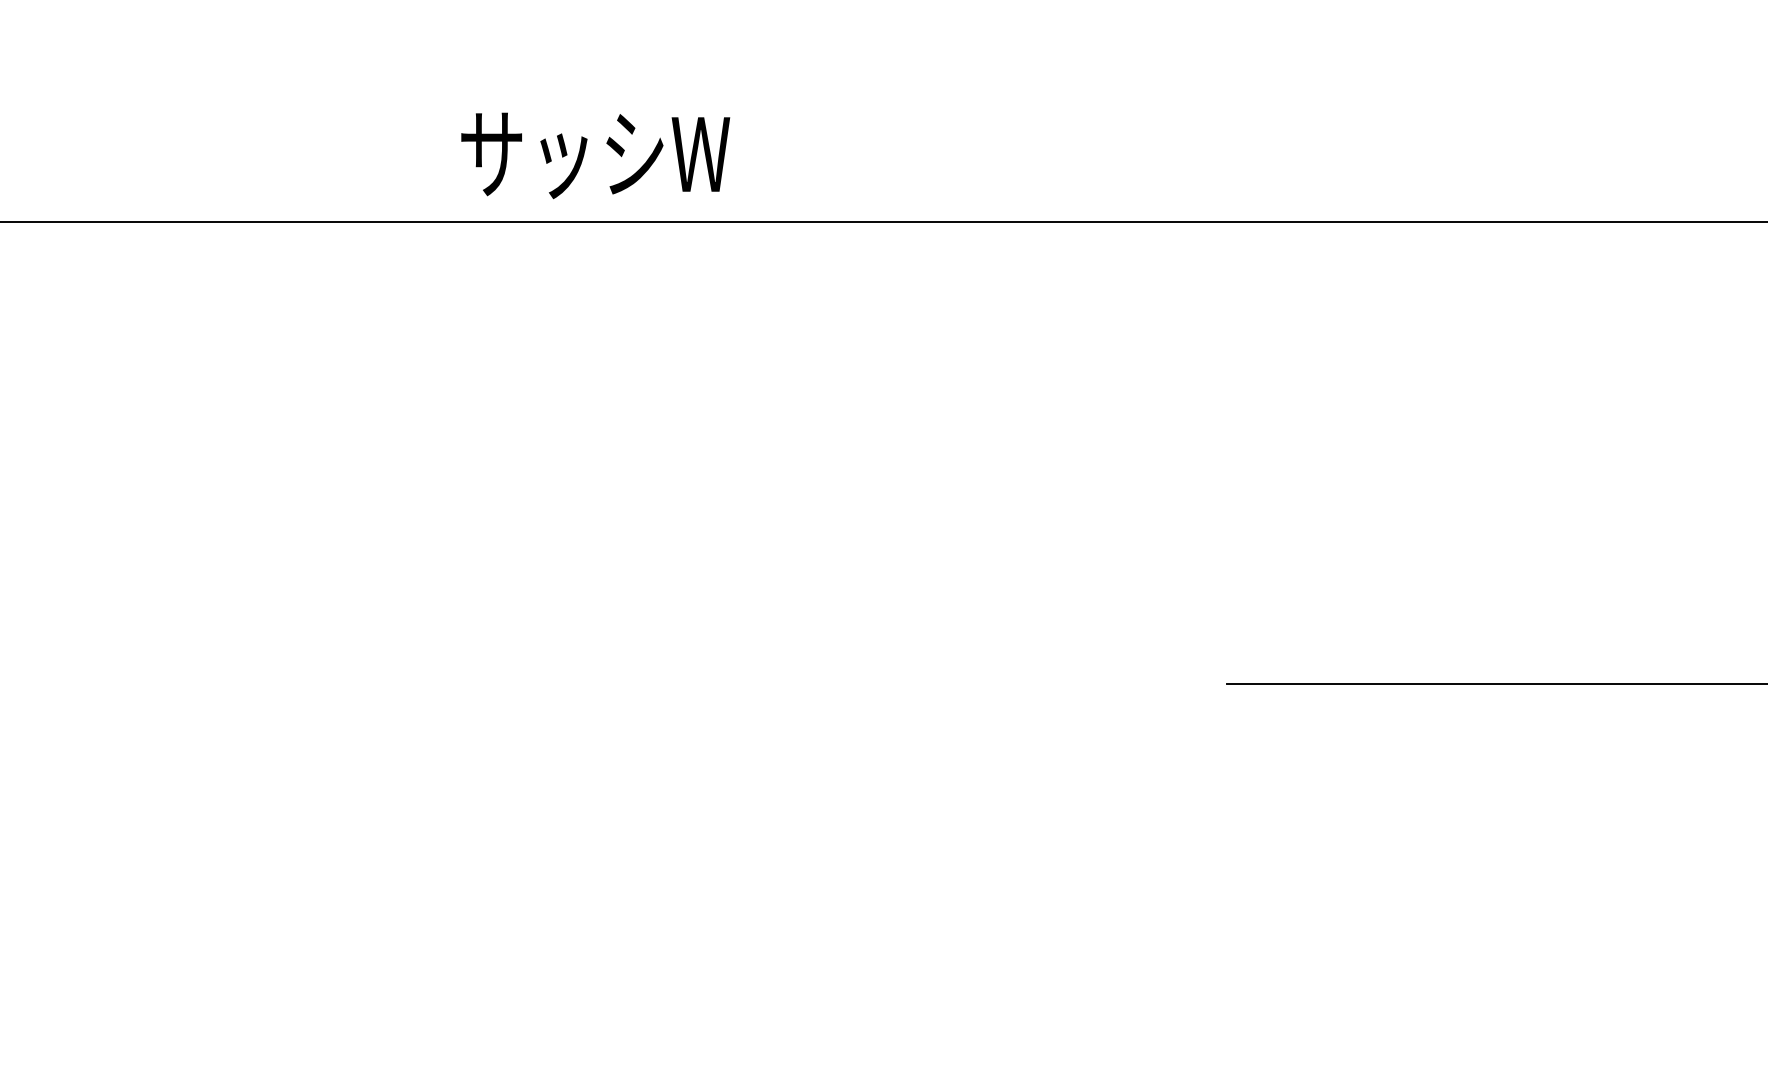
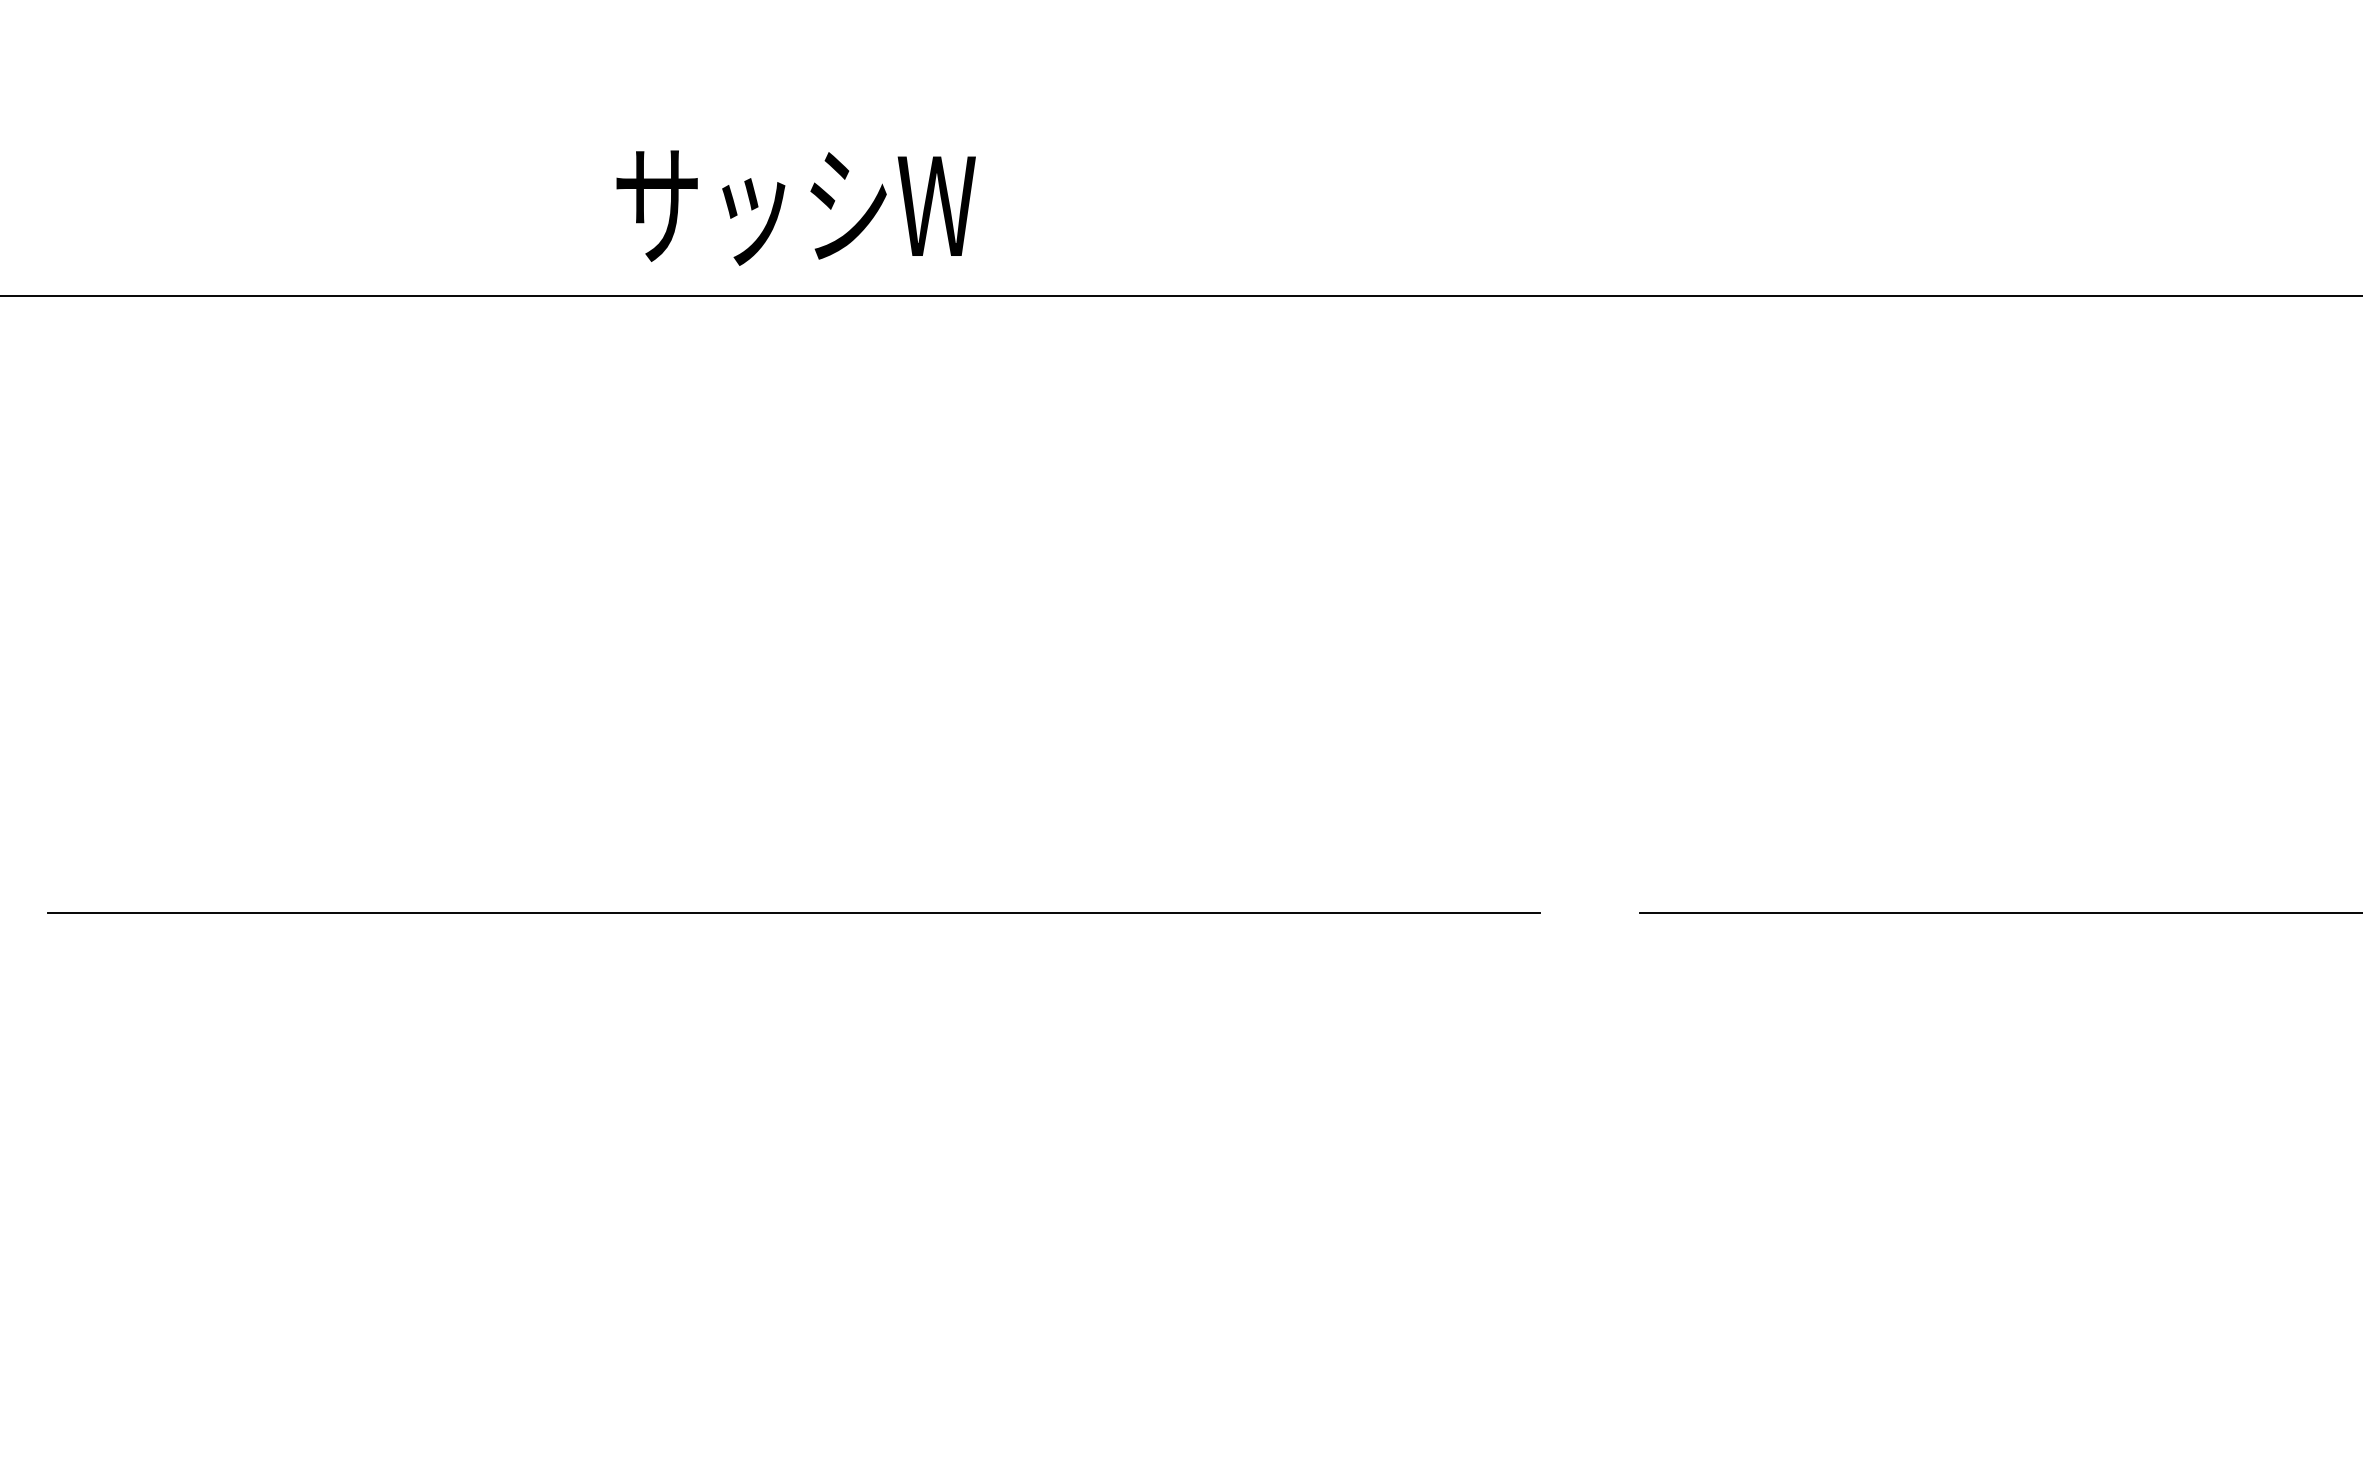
line: (594, 683) -> (794, 913), added

